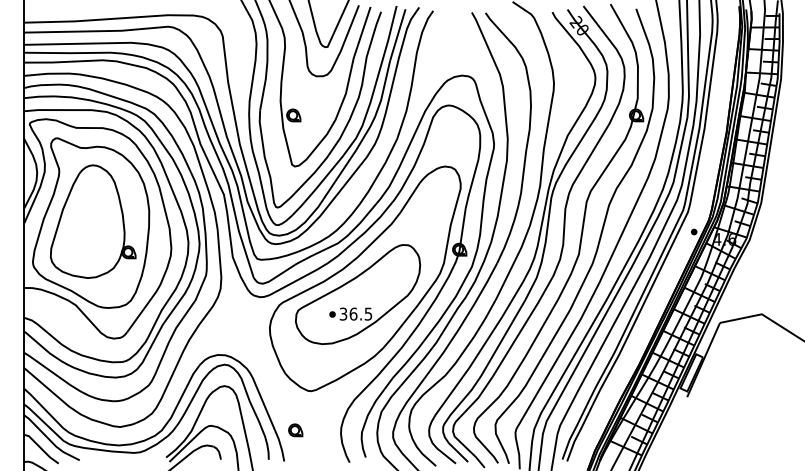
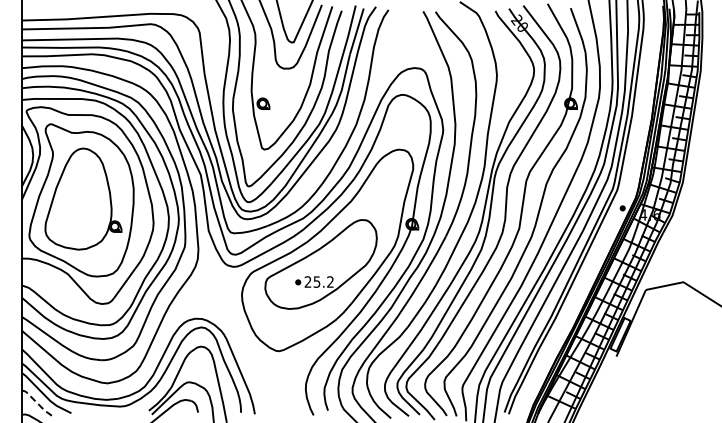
text: (355, 313) -> (318, 281), 36.5 -> 25.2
part: (294, 430) -> (264, 386), removed
line: (40, 448) -> (36, 402), solid -> dashed

